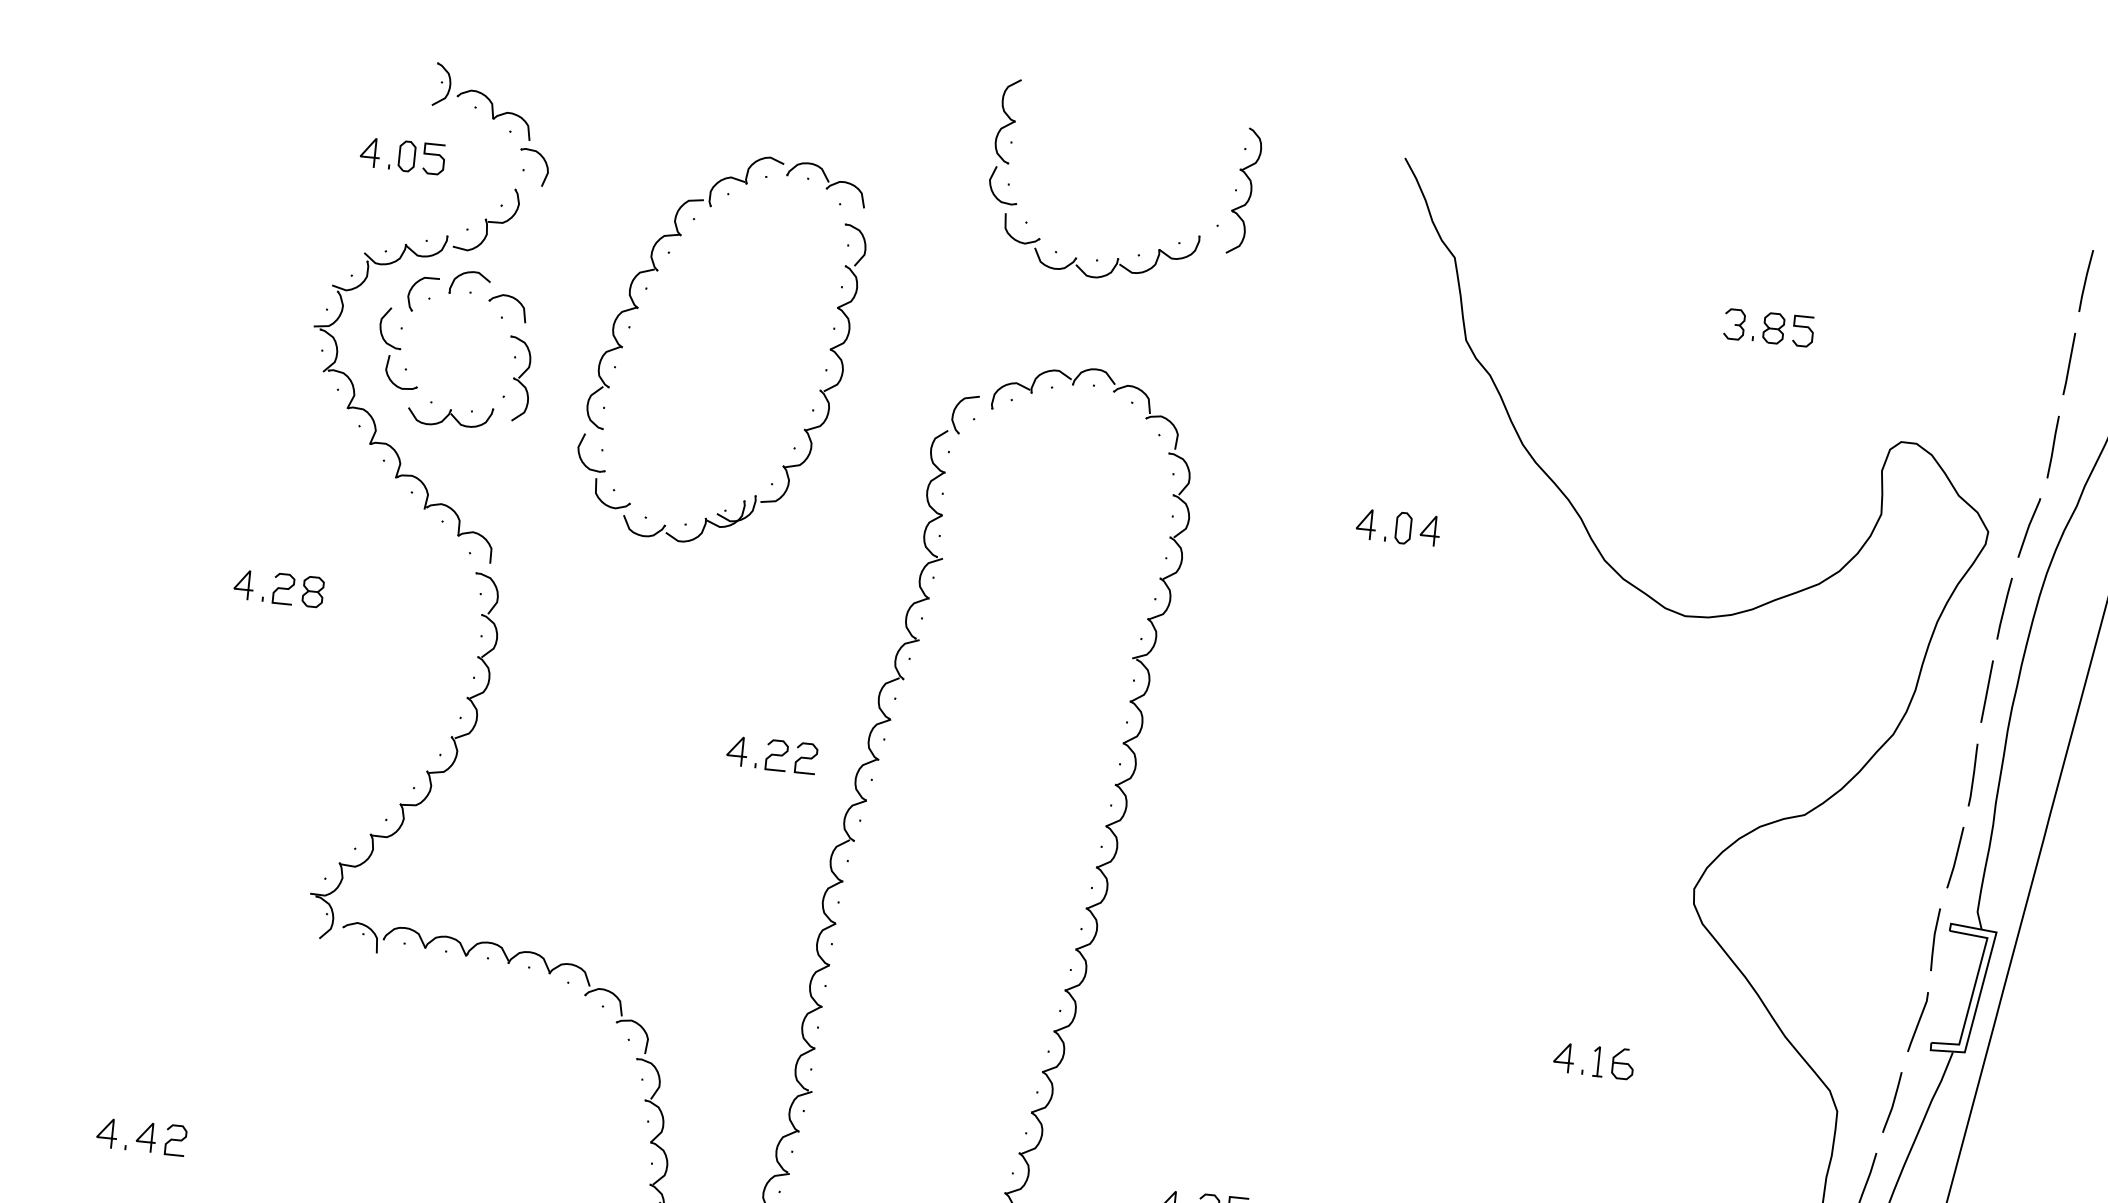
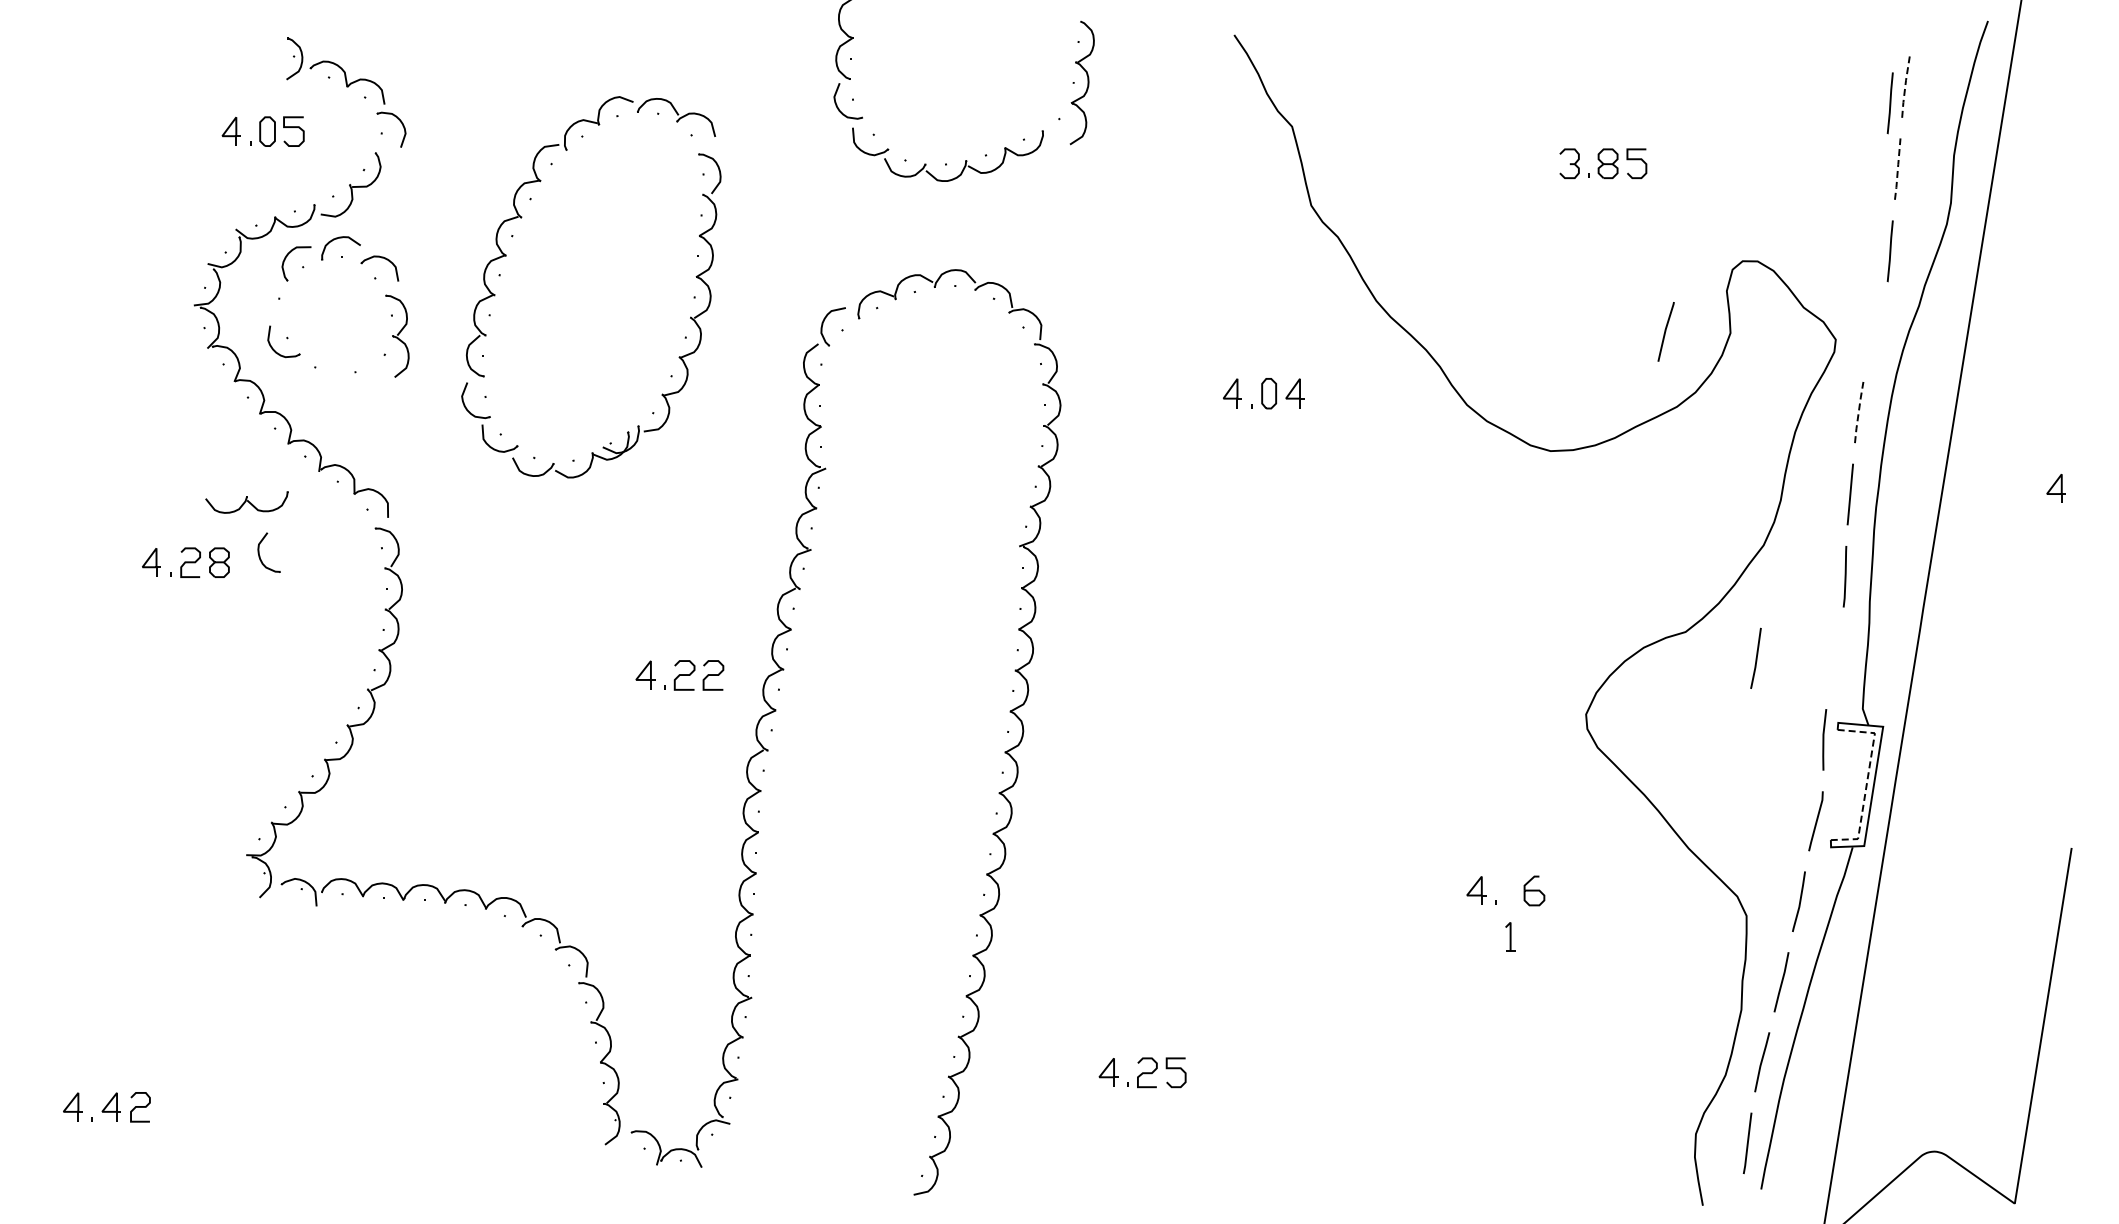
line: (2085, 280) -> (1905, 86), solid -> dashed
line: (2067, 296) -> (1889, 103), added
part: (382, 330) -> (260, 555), moved
line: (2069, 363) -> (1897, 168), solid -> dashed
part: (449, 415) -> (246, 502), moved
line: (2028, 527) -> (1665, 331), moved
line: (2003, 608) -> (1858, 412), solid -> dashed
line: (1955, 856) -> (1755, 657), moved
line: (1974, 986) -> (1867, 781), solid -> dashed
part: (1598, 1061) -> (1510, 936), moved

